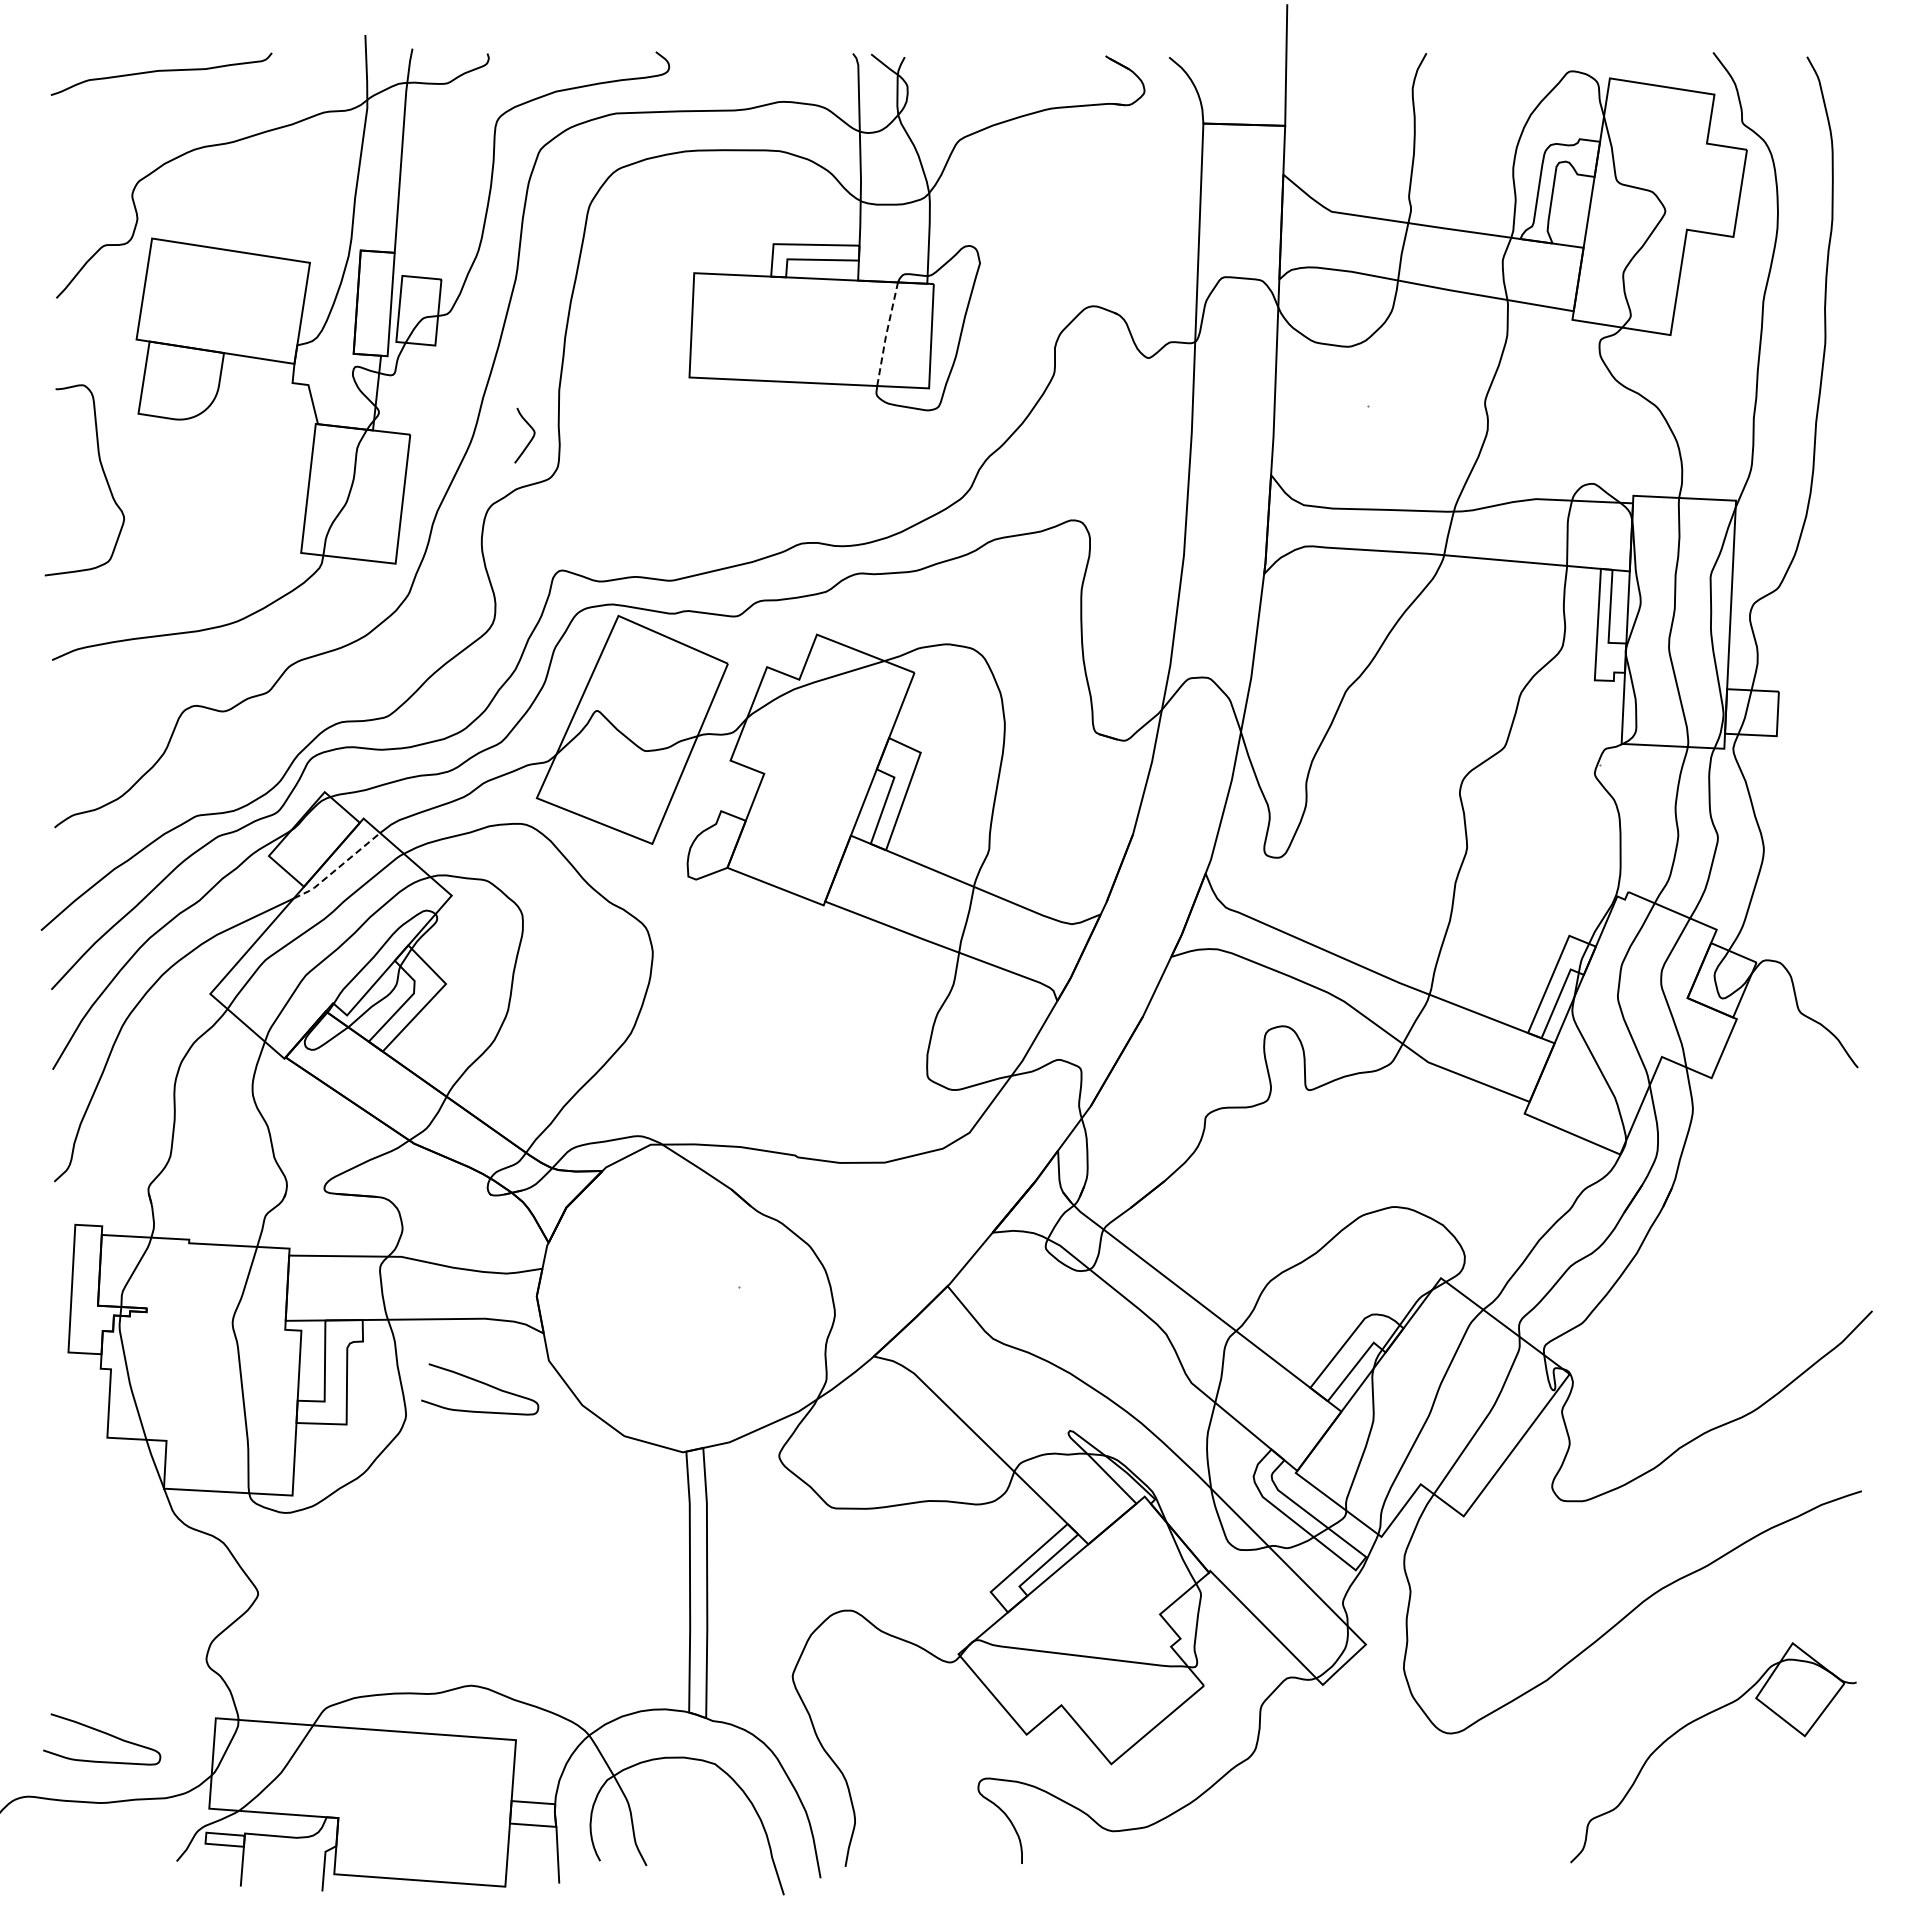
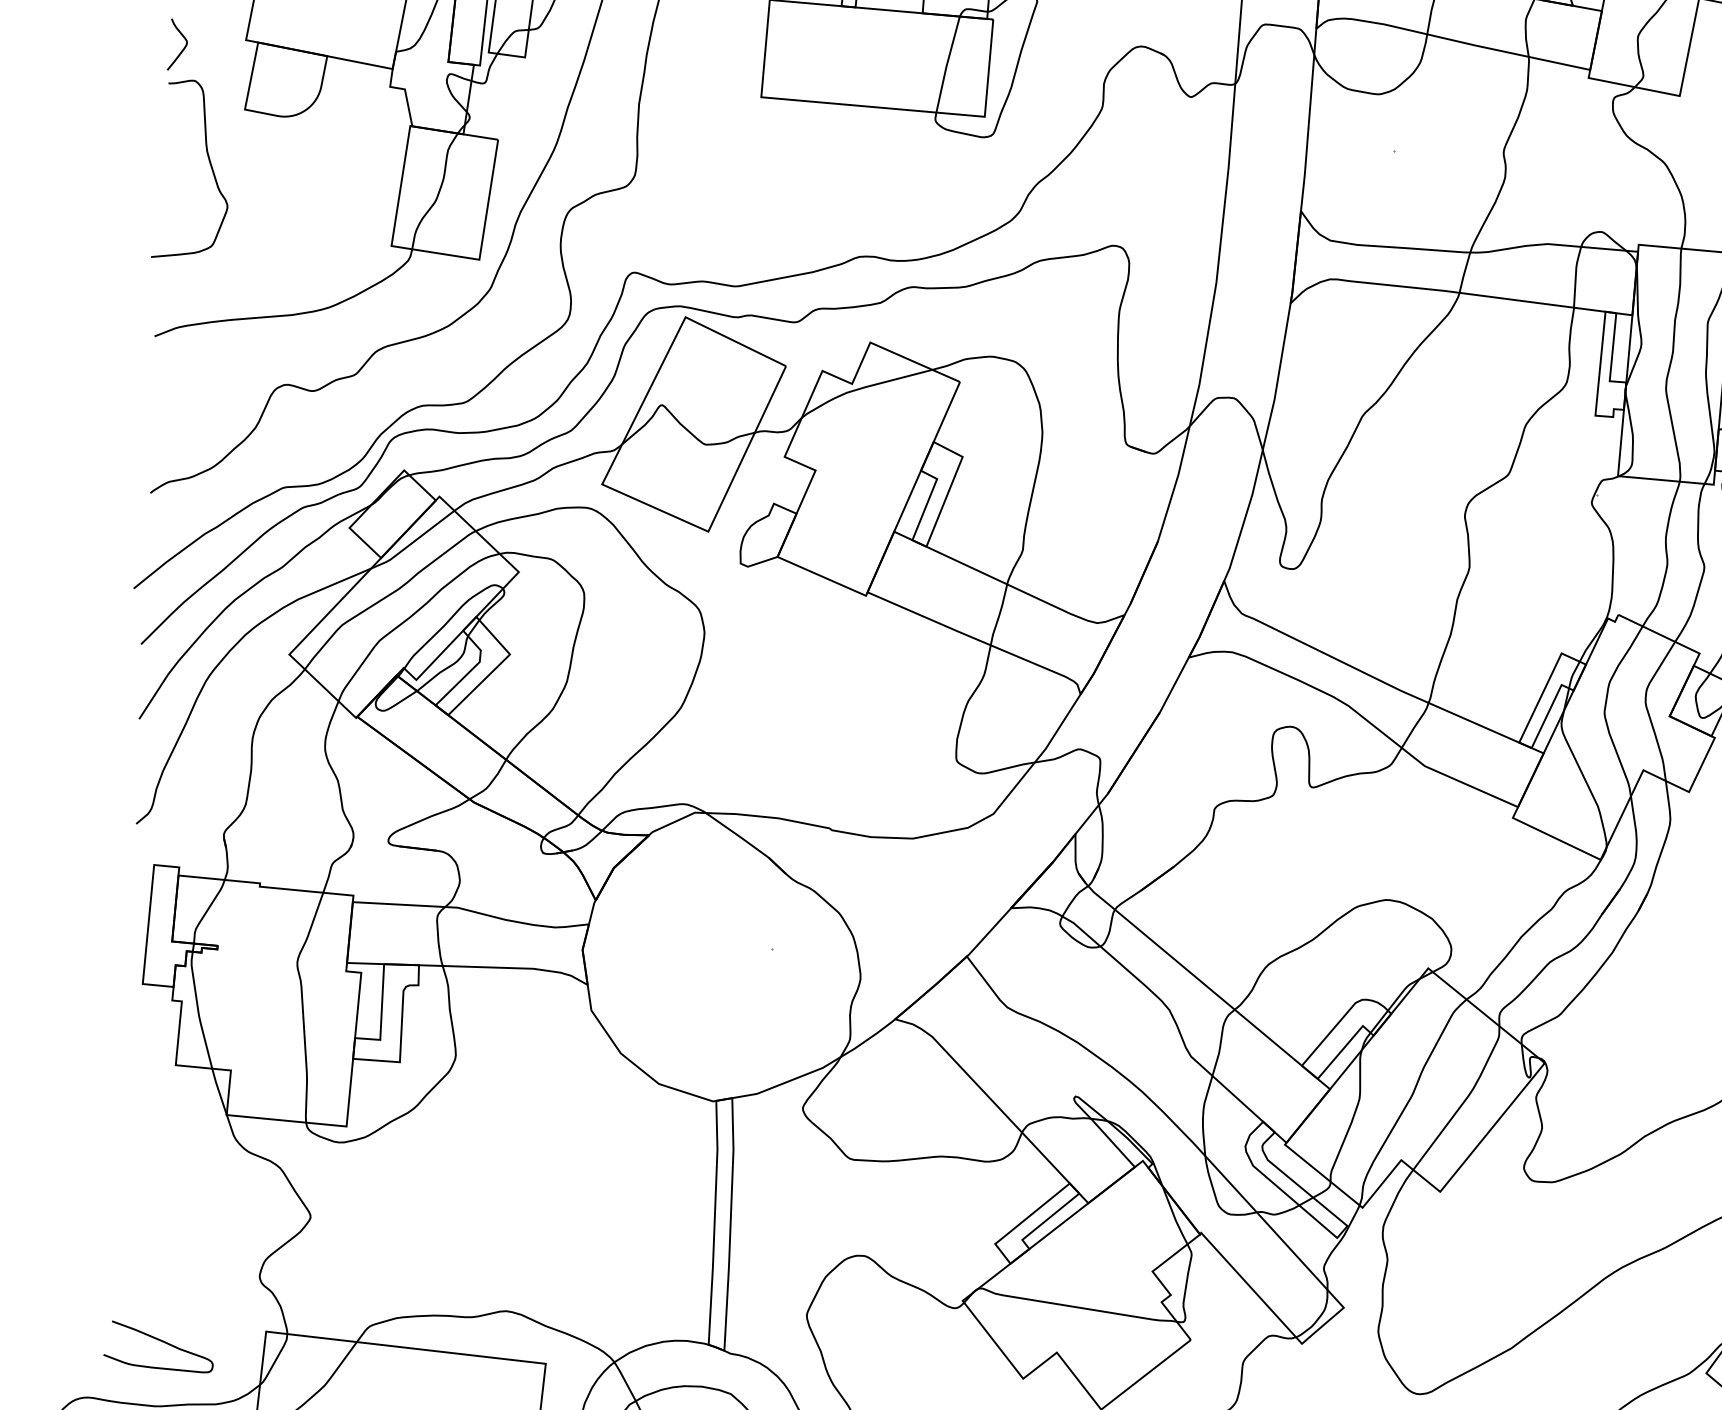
line: (886, 334) -> (947, 64), dashed -> solid
curve: (530, 439) -> (182, 48), moved
line: (337, 868) -> (413, 542), dashed -> solid
curve: (483, 1384) -> (529, 1030), removed

